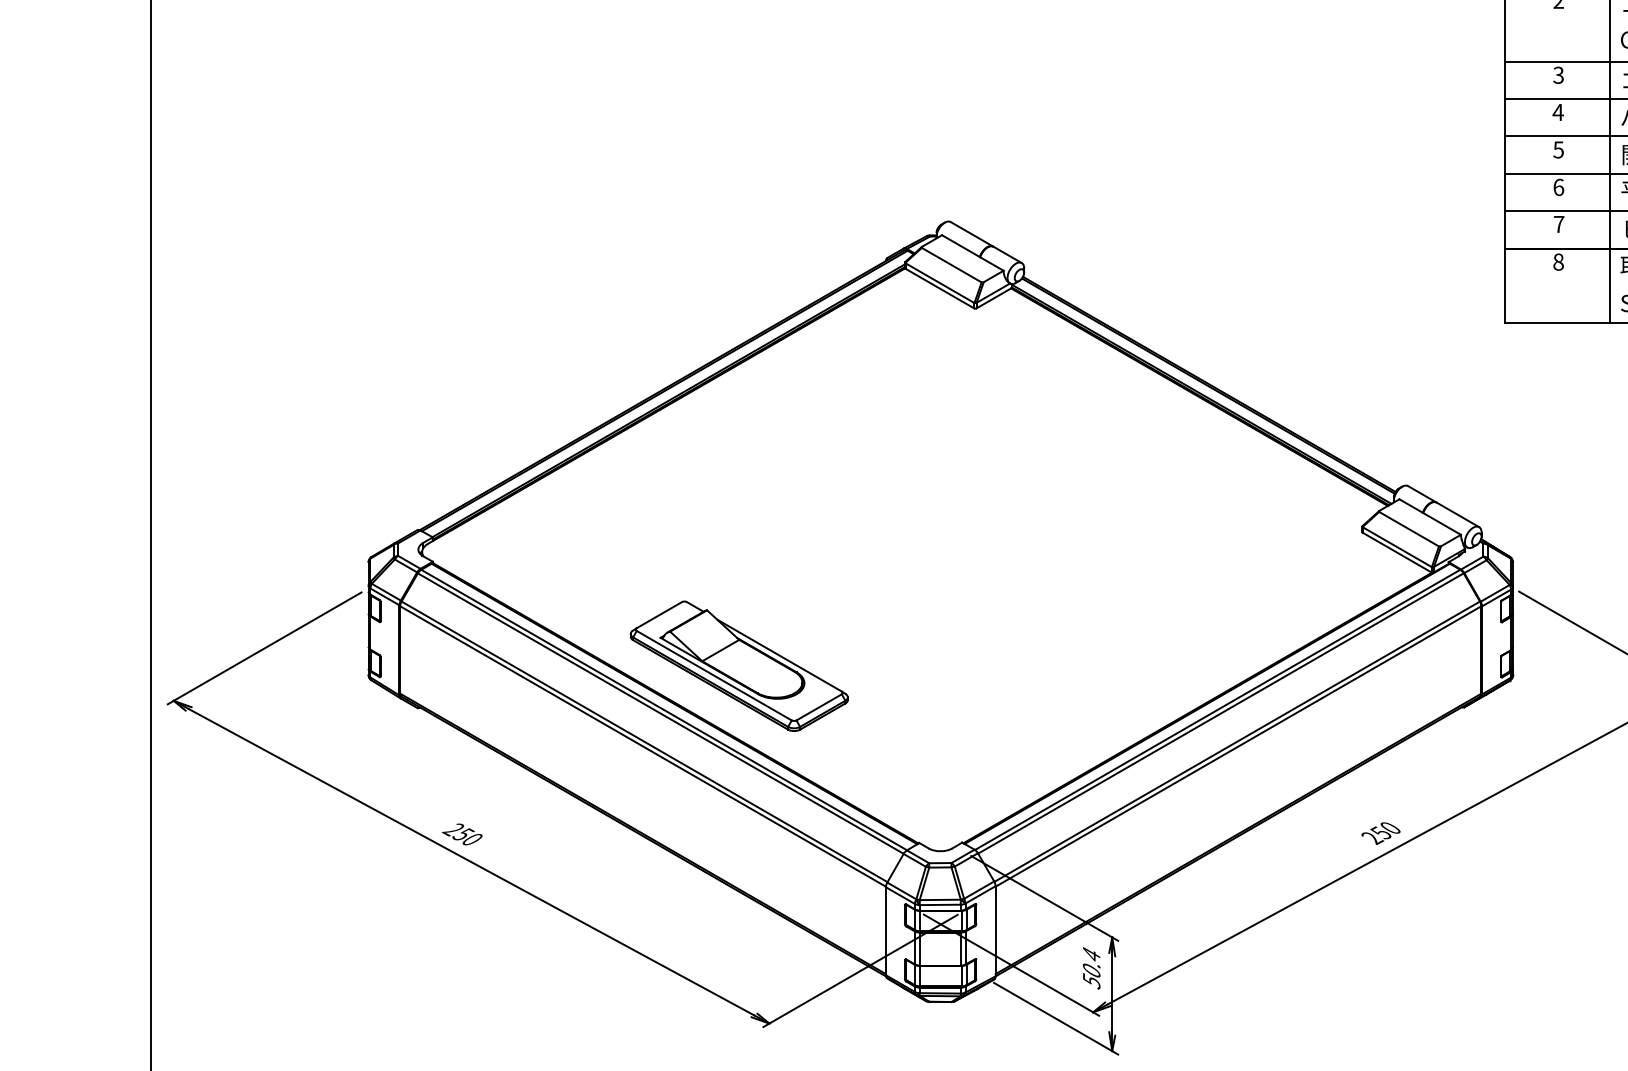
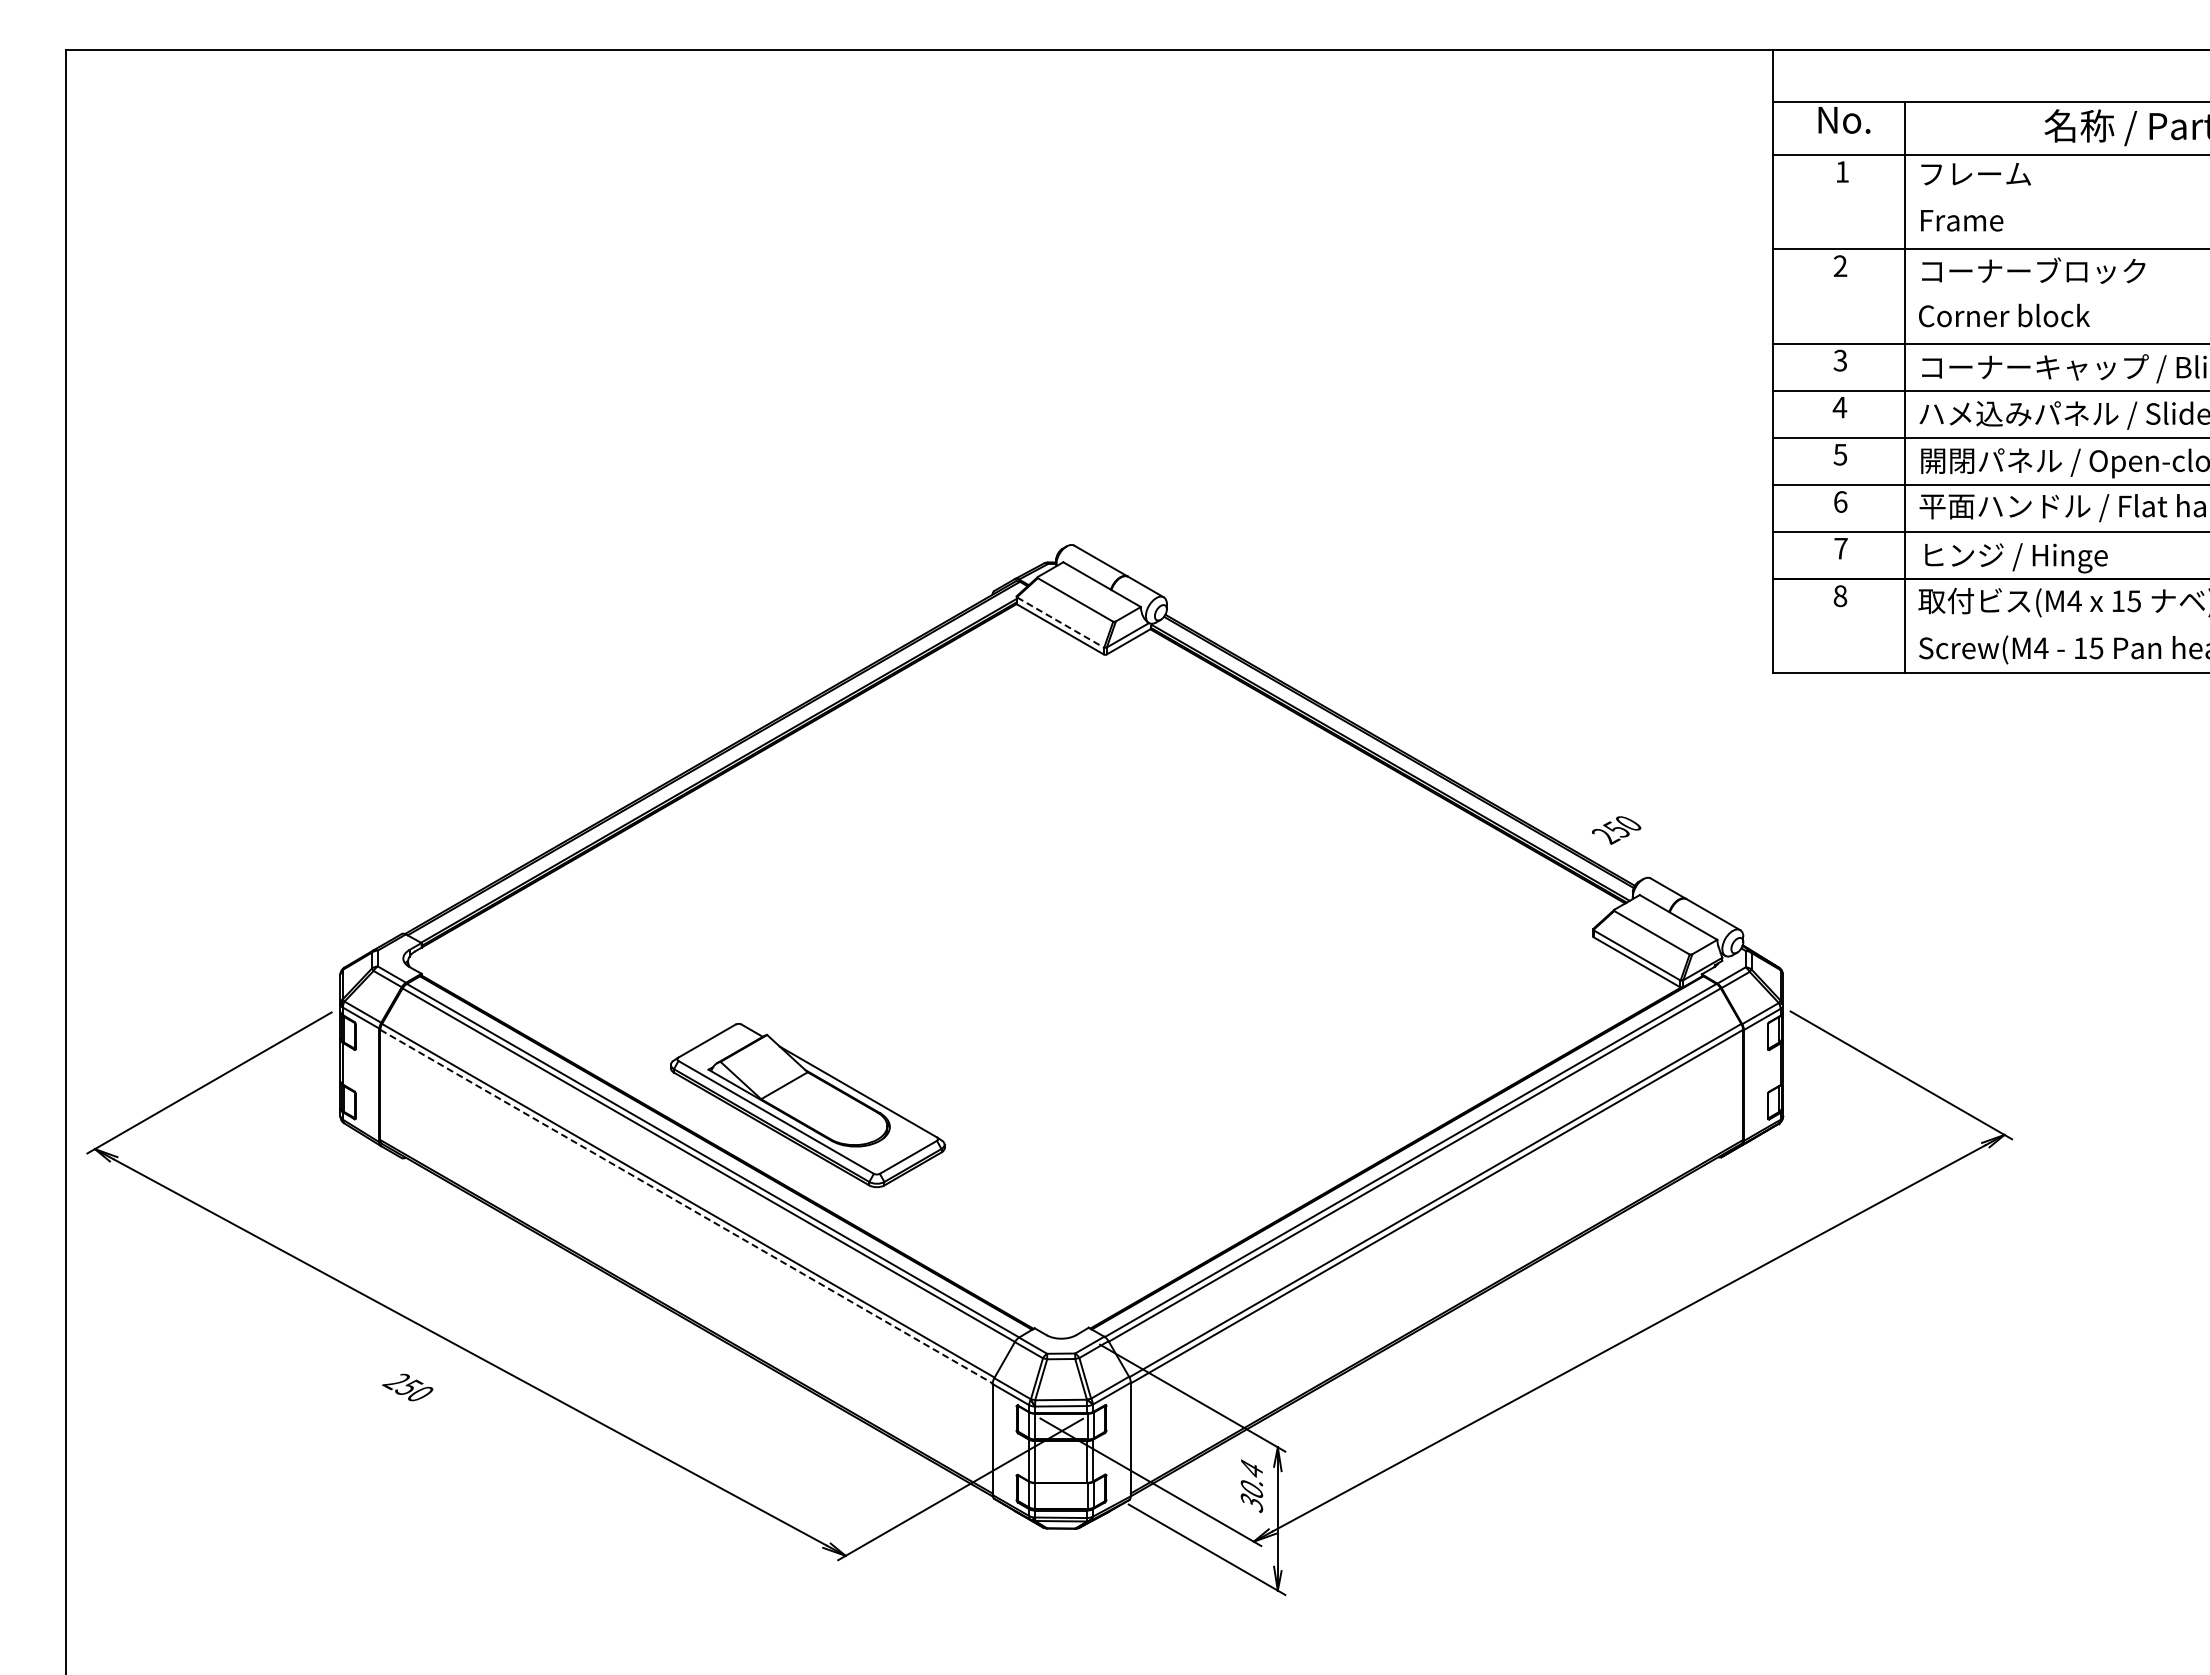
line: (939, 283) -> (1060, 622), solid -> dashed
line: (643, 746) -> (686, 1206), solid -> dashed
text: (1380, 833) -> (1616, 830), moved
text: (462, 834) -> (407, 1387), moved
text: (1091, 980) -> (1251, 1501), 50.4 -> 30.4

